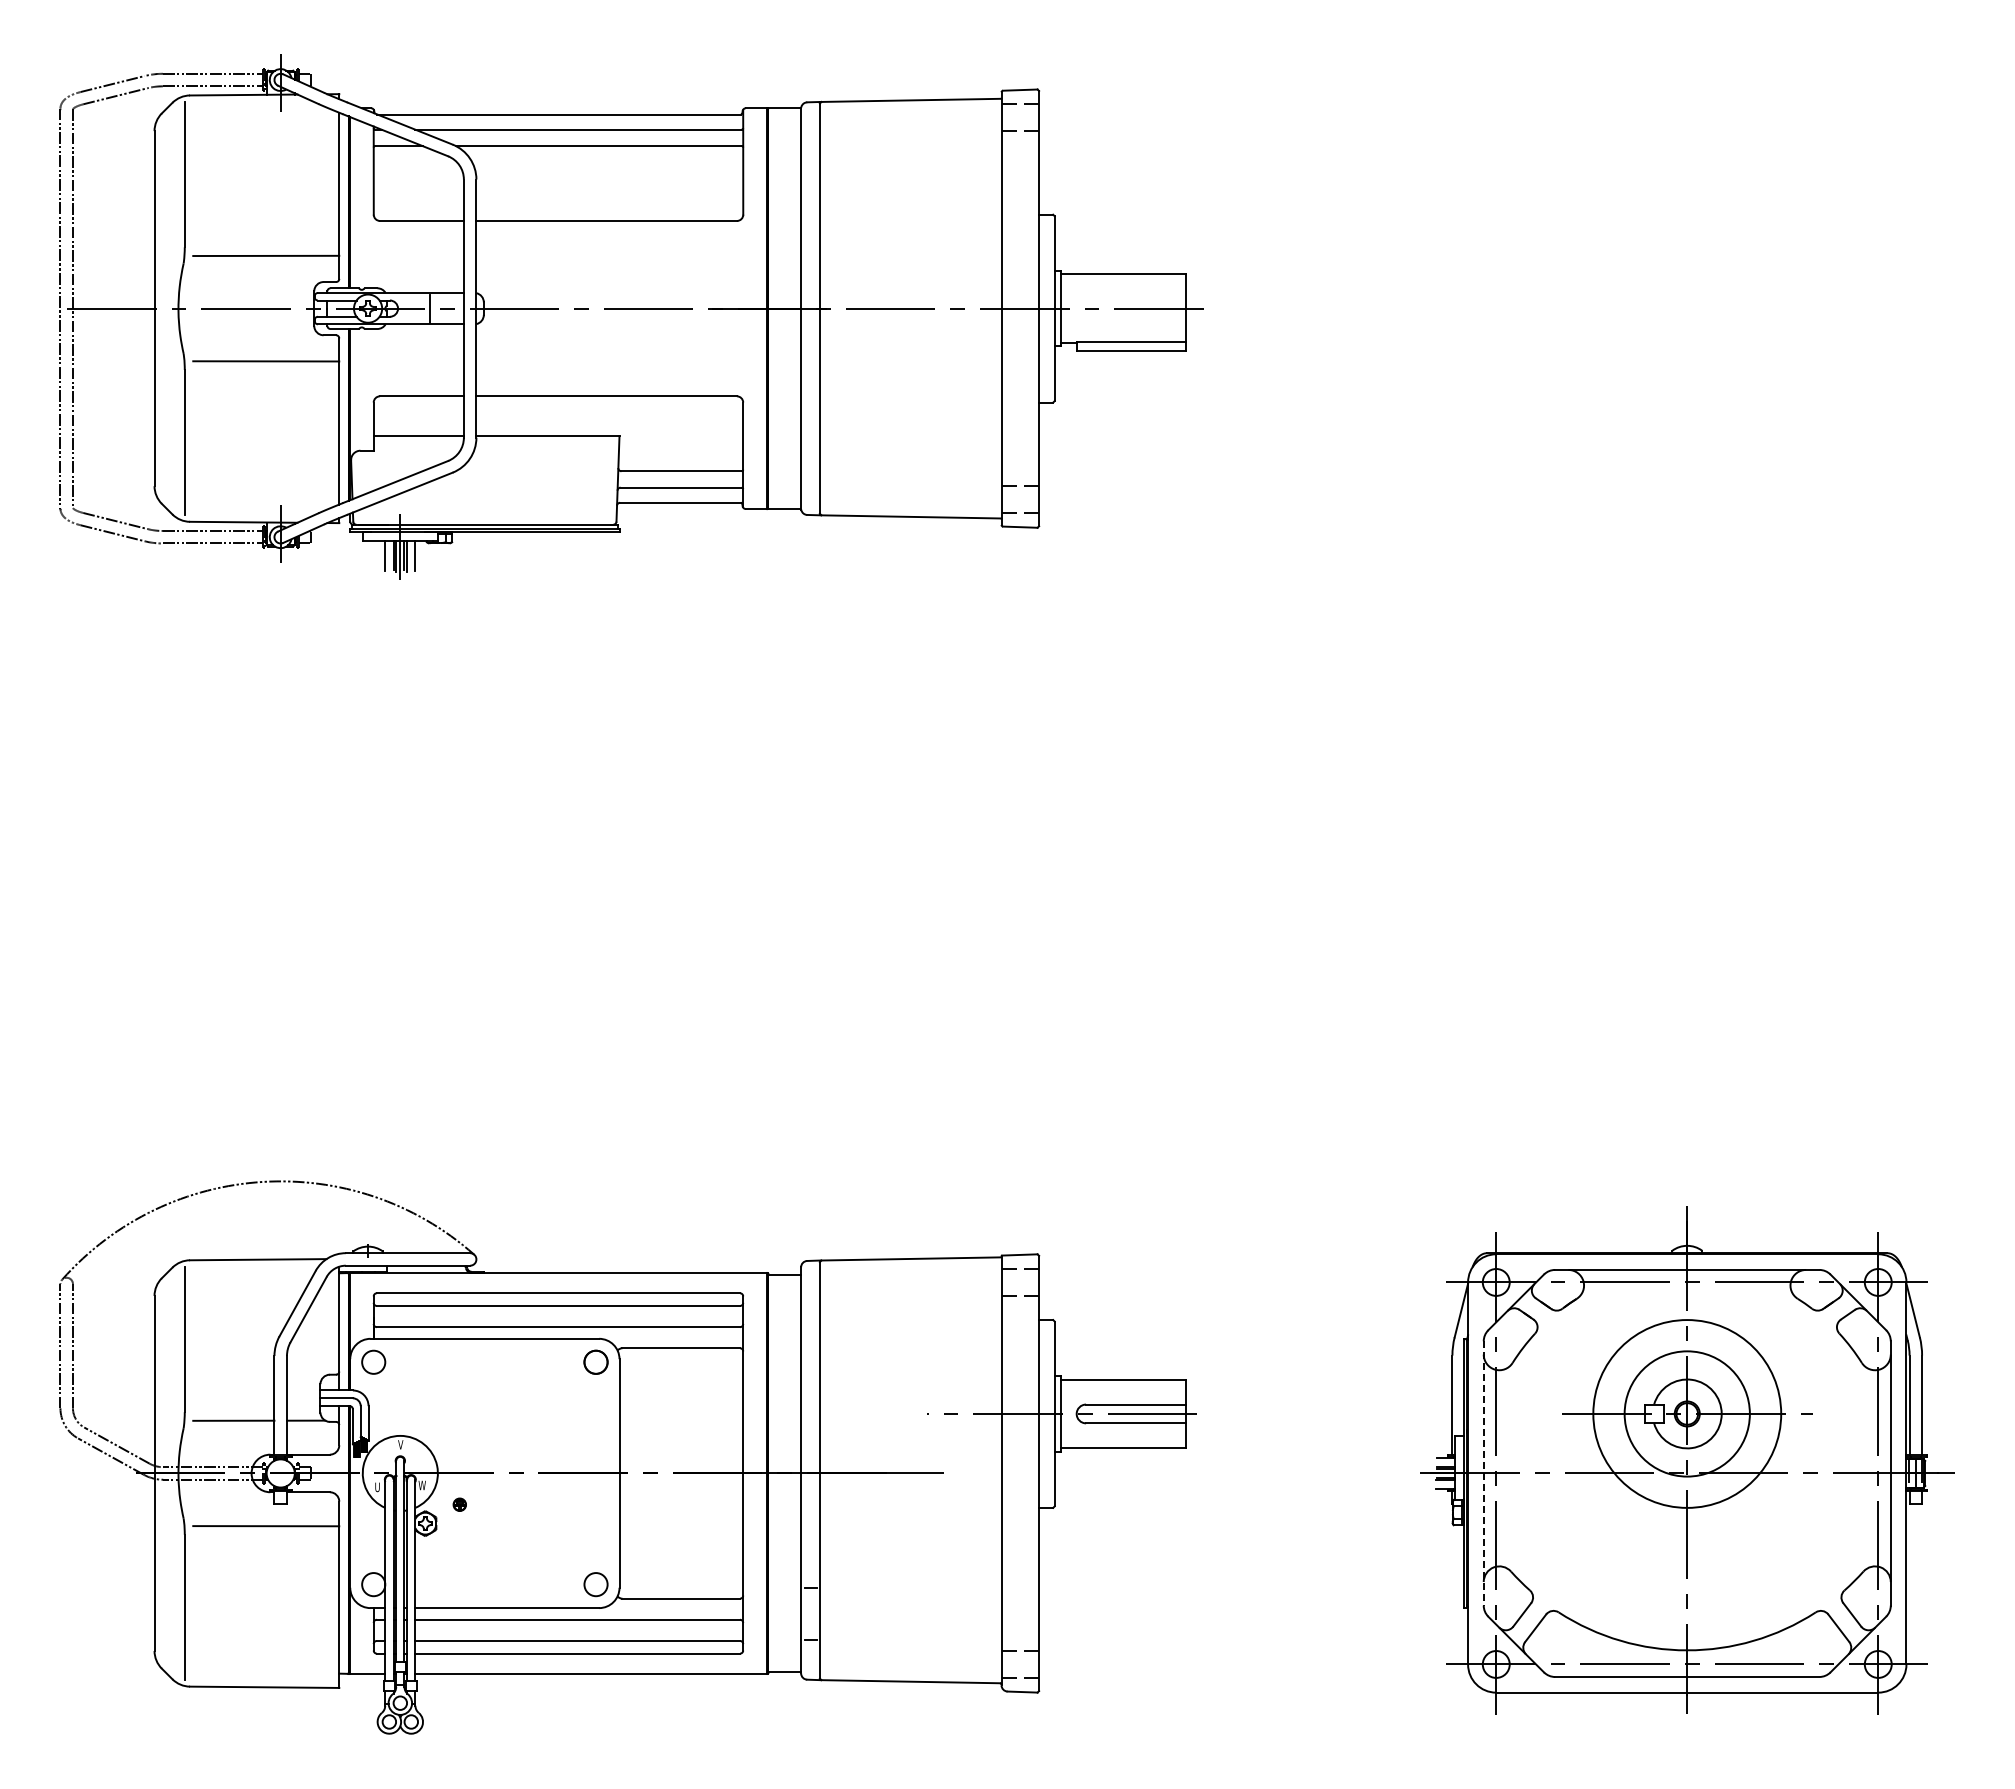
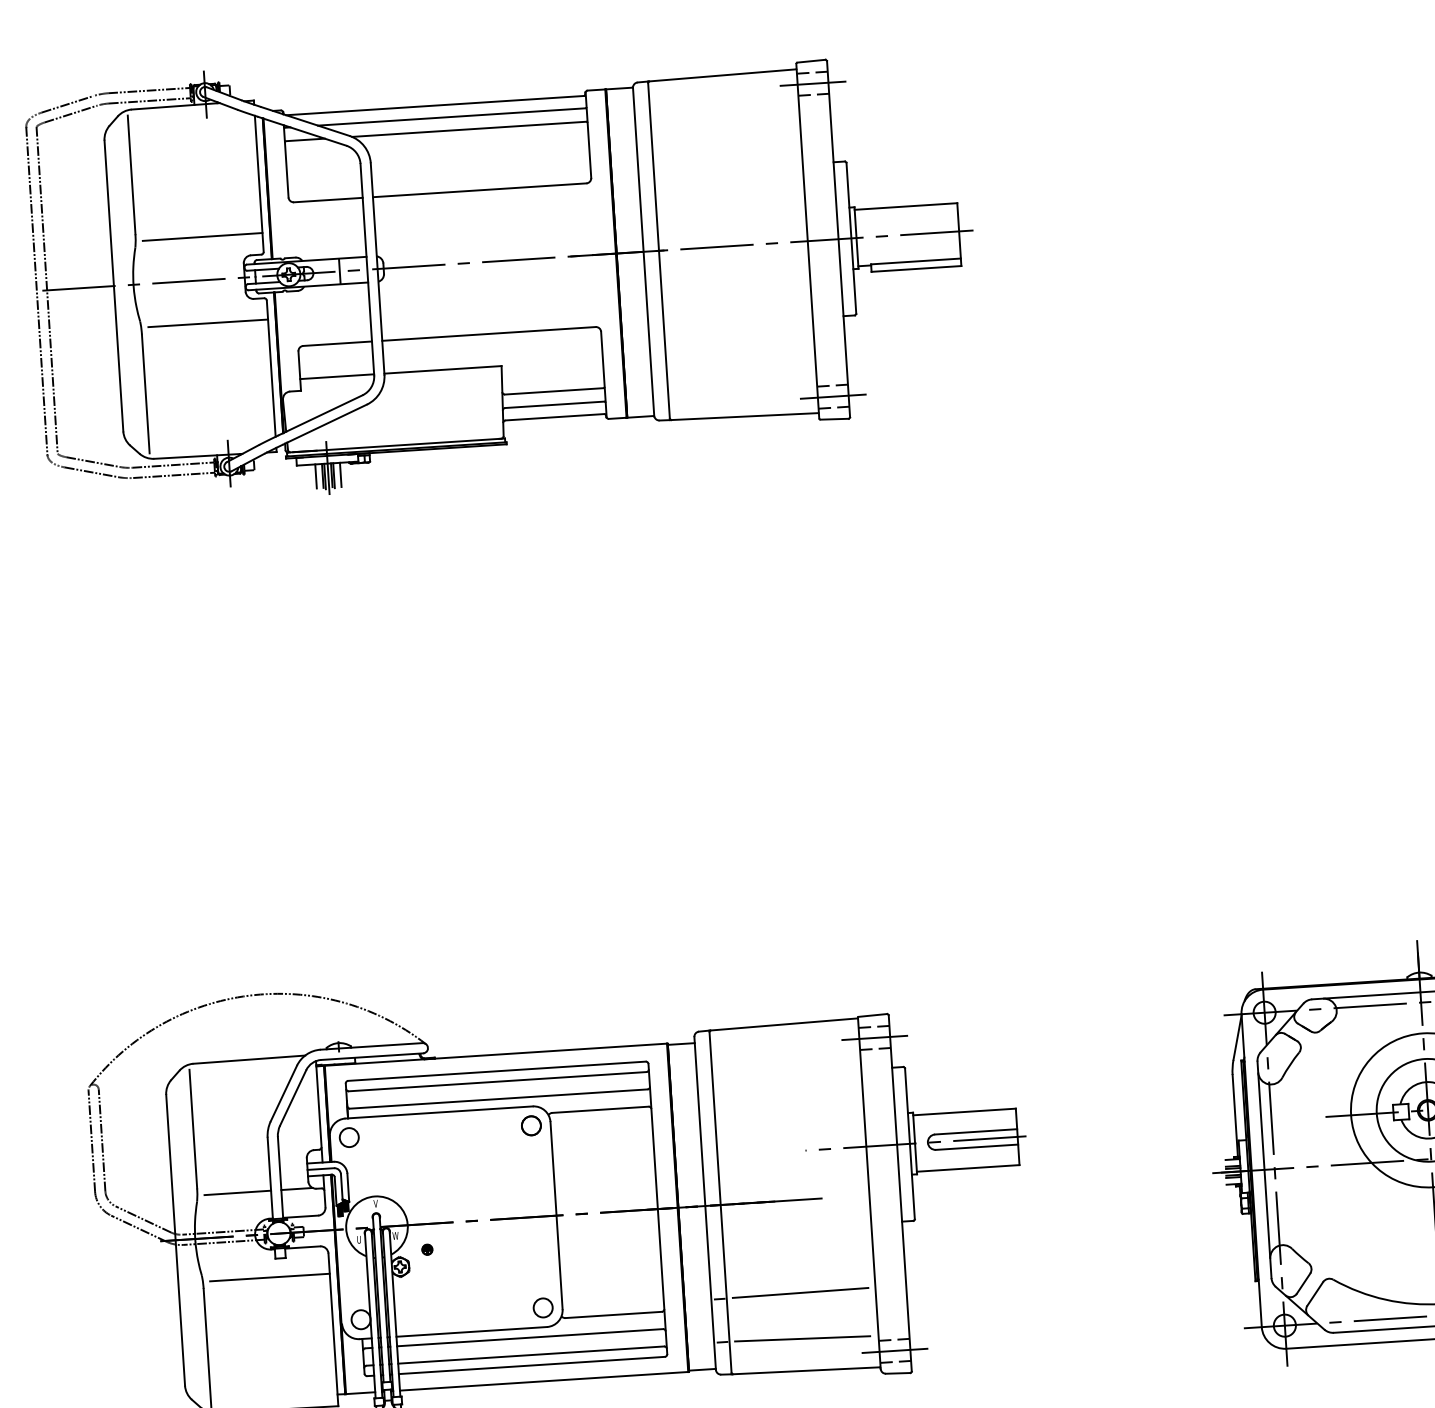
line: (1020, 117) -> (813, 83), added
line: (1020, 499) -> (833, 396), added
line: (1020, 1282) -> (874, 1037), added
line: (1483, 1473) -> (1264, 1169), dashed -> solid
line: (909, 1586) -> (800, 1292), added
line: (908, 1642) -> (802, 1338), added
line: (1020, 1664) -> (895, 1350), added

